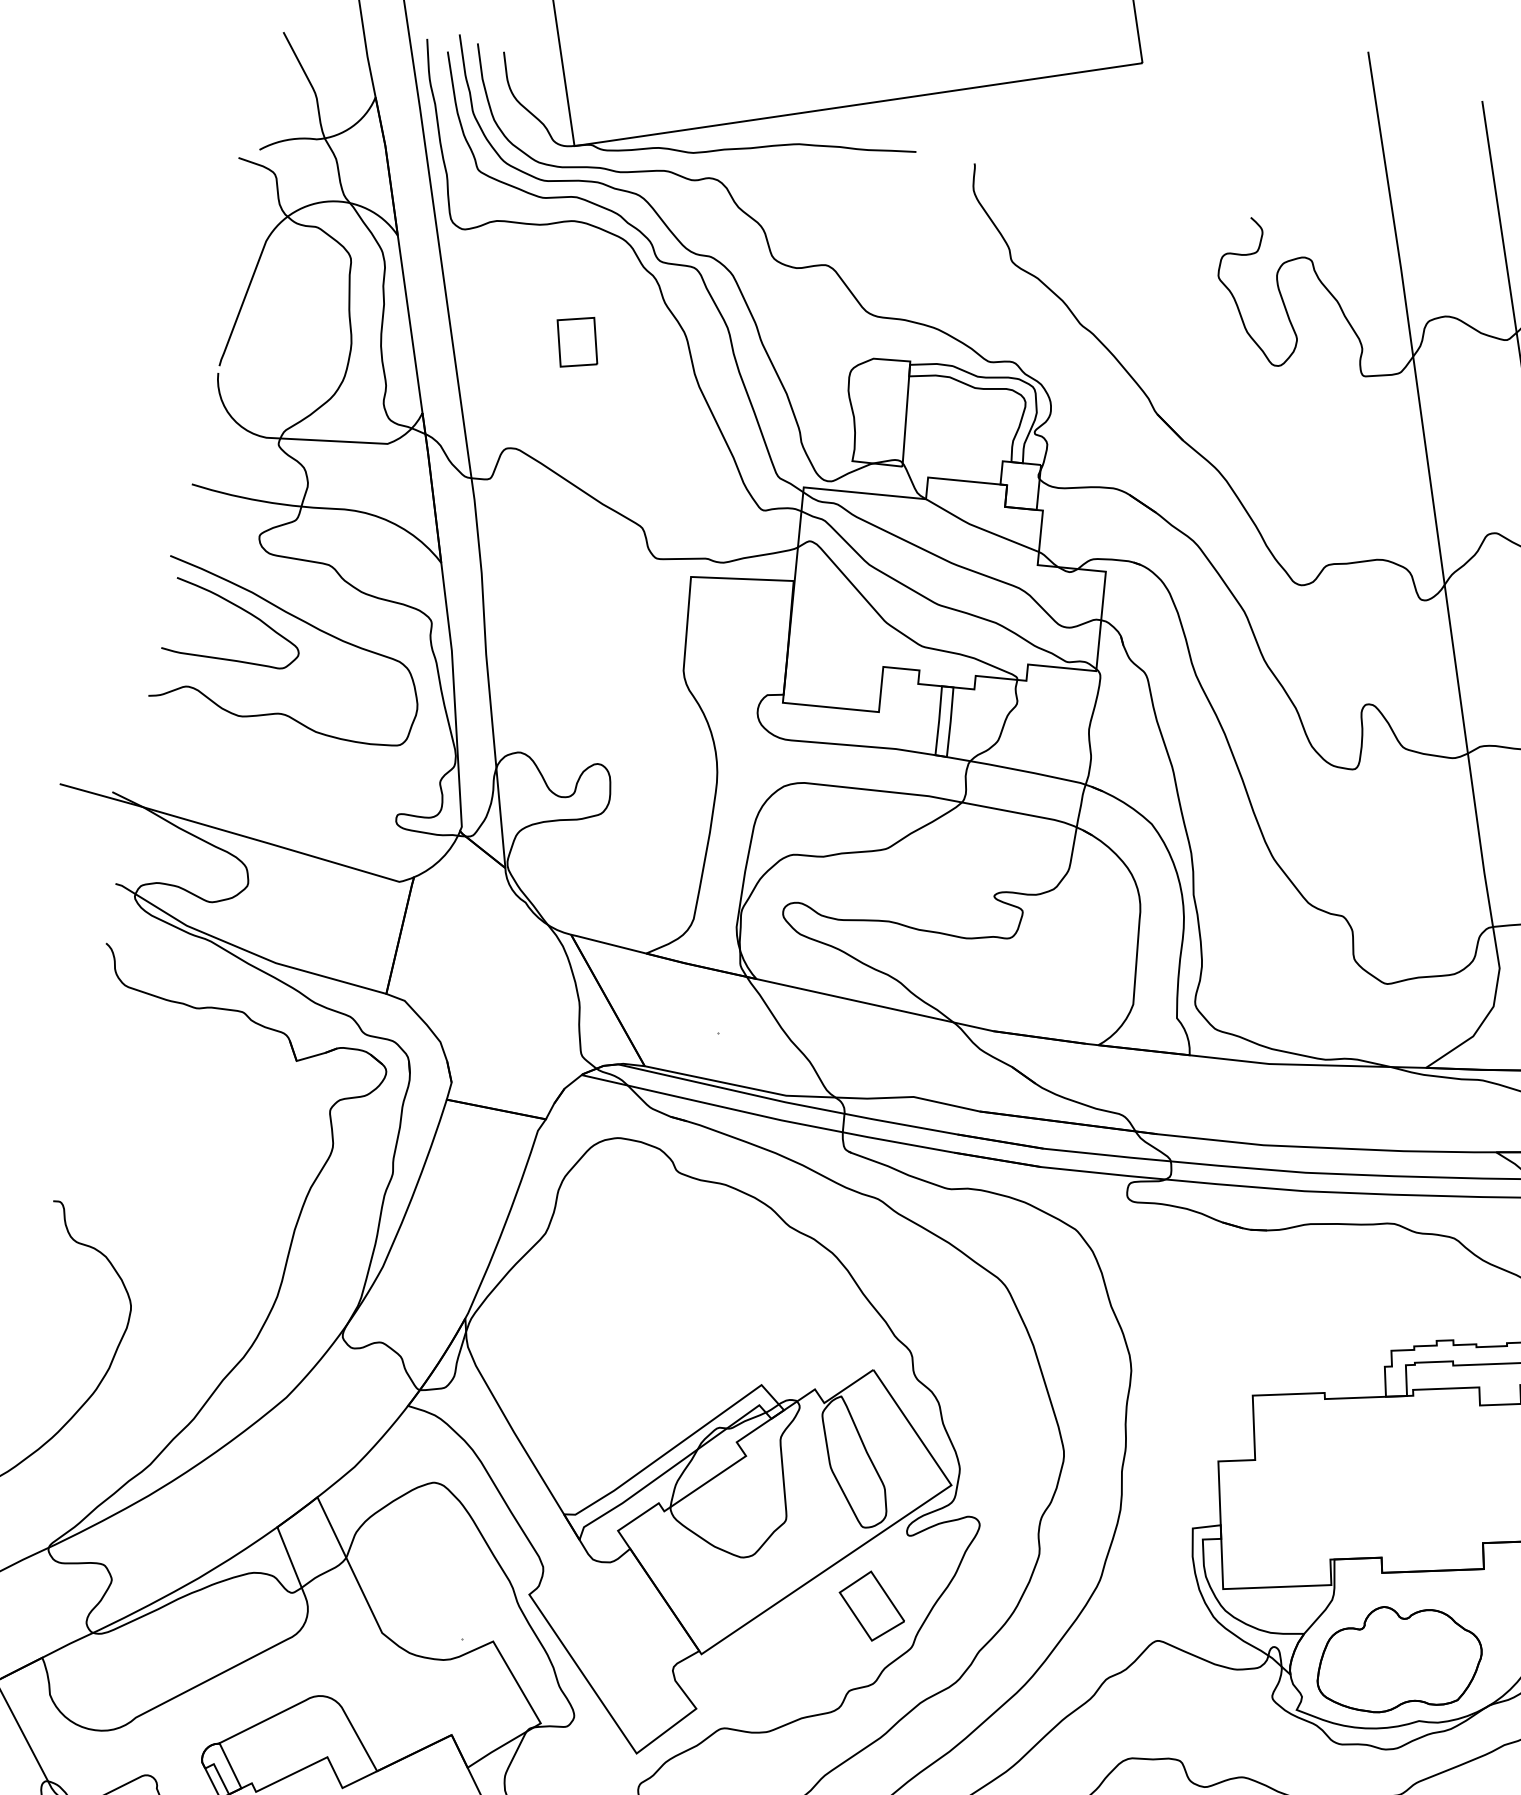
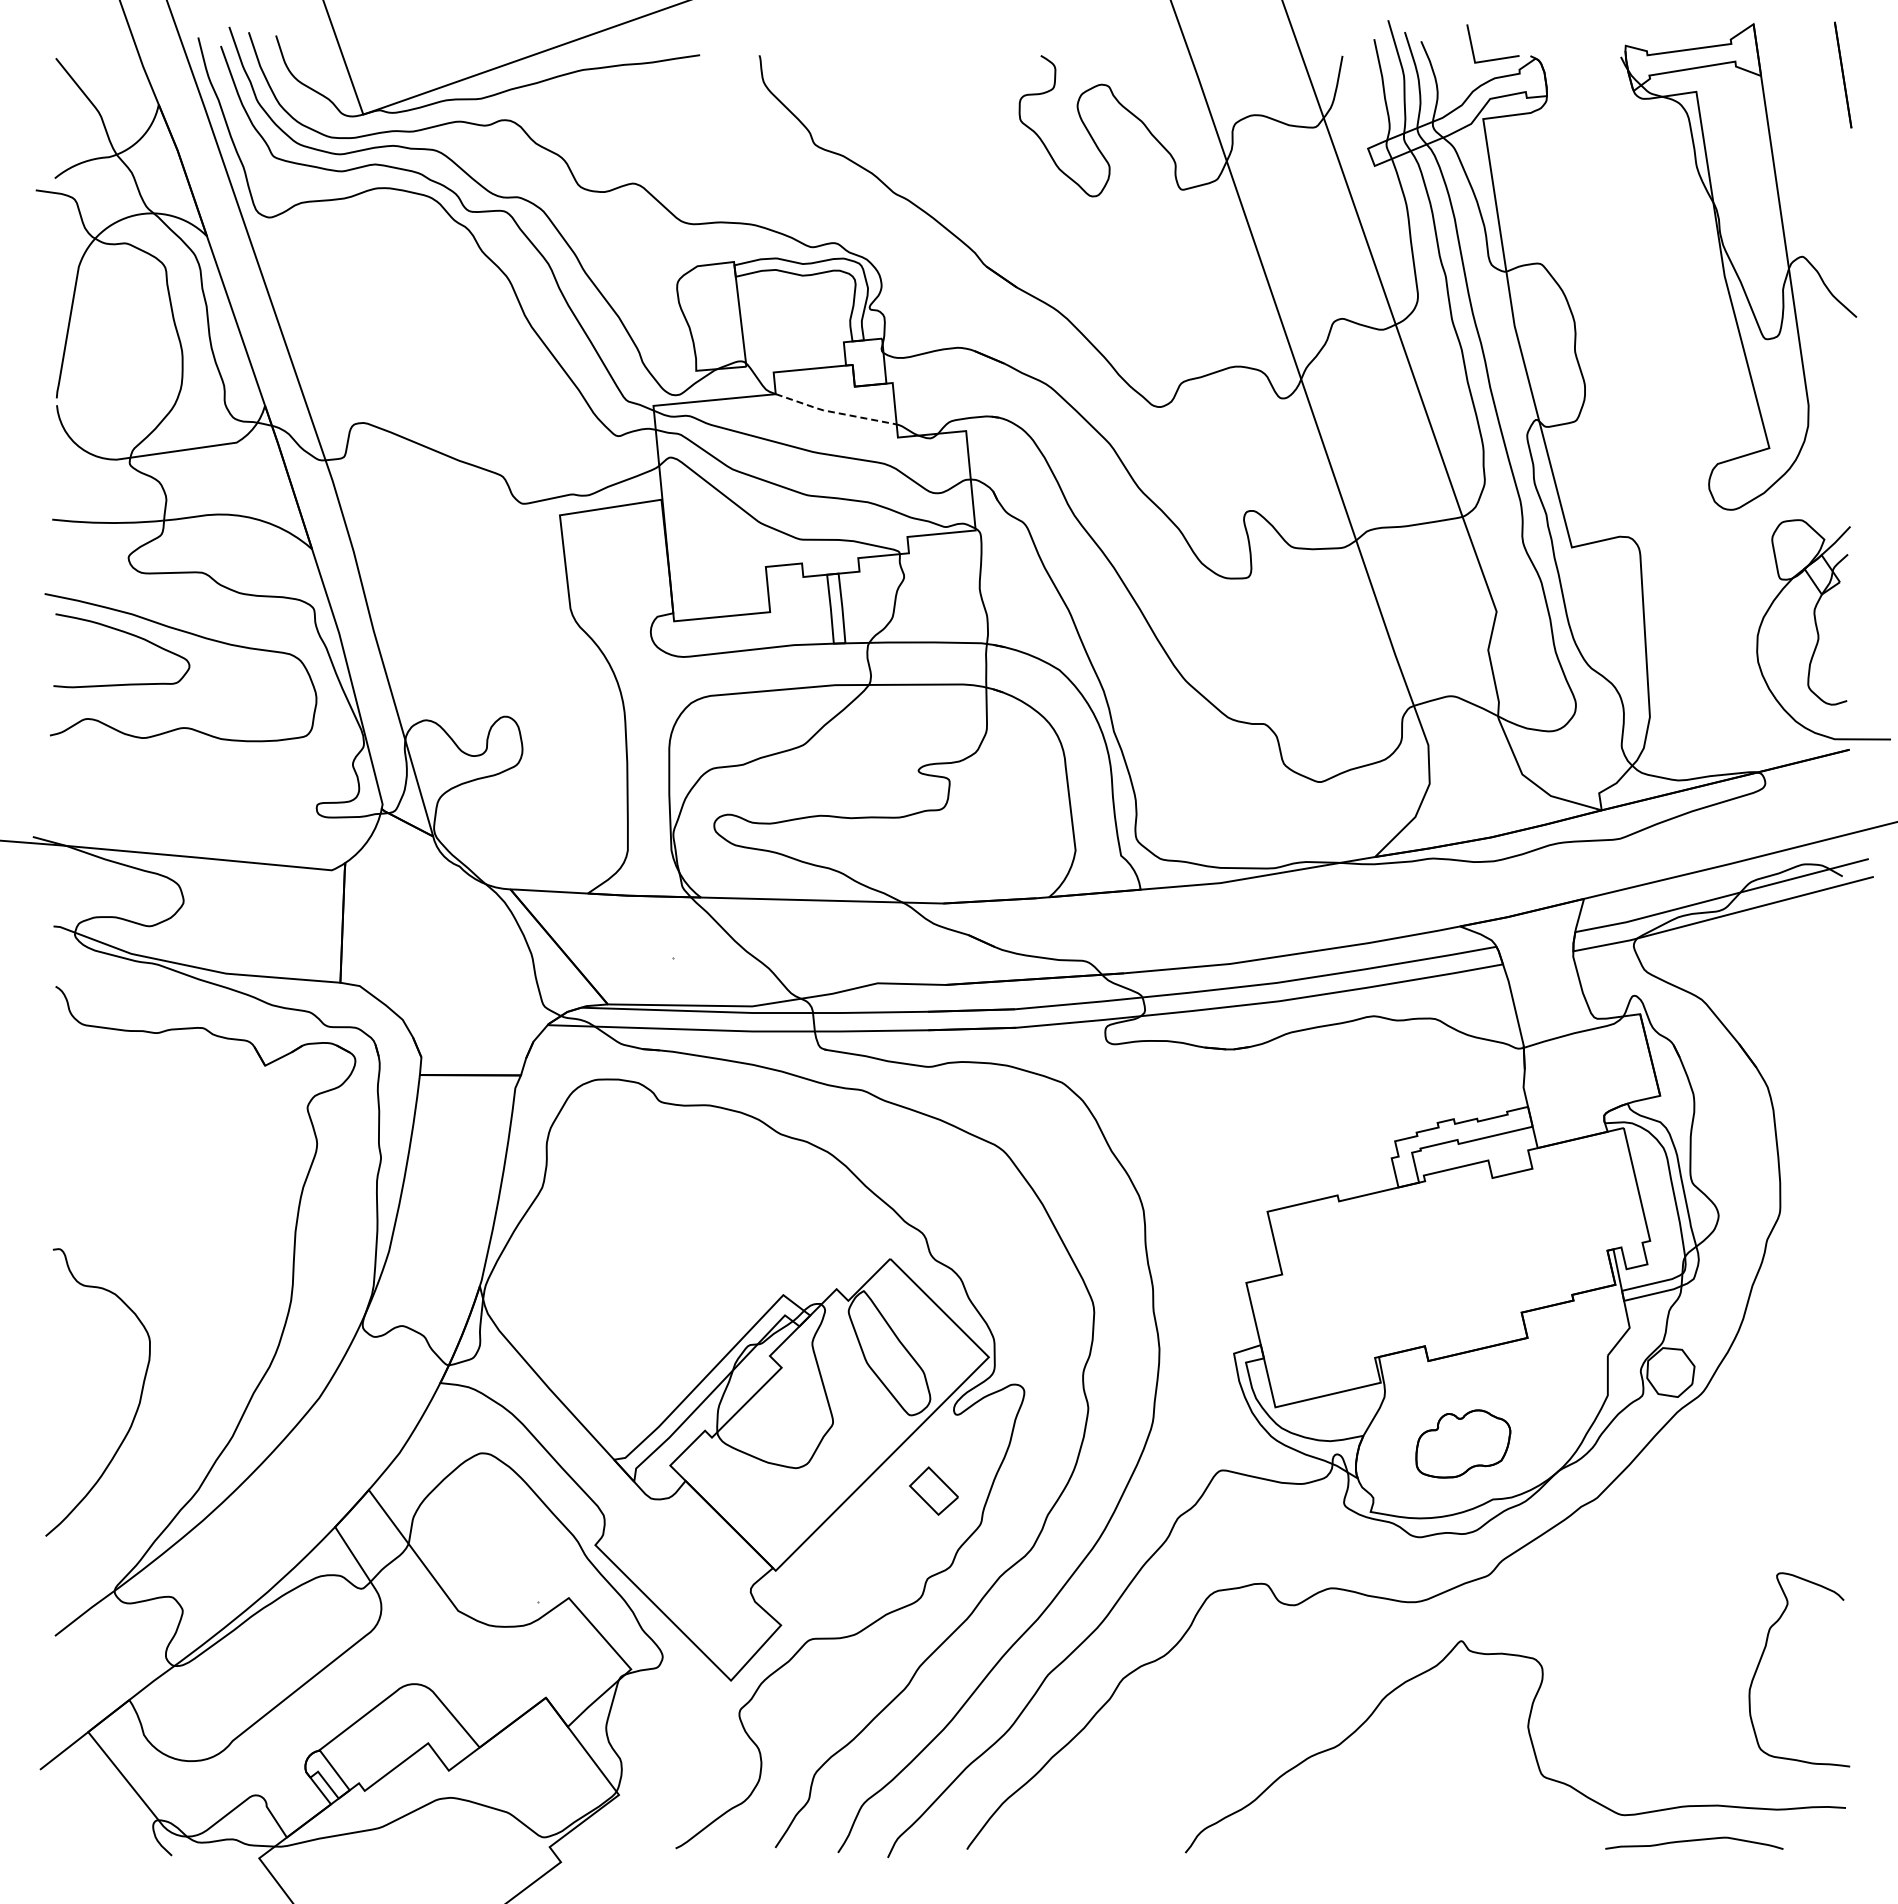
part: (577, 342) -> (403, 306), removed
line: (980, 528) -> (834, 412), solid -> dashed
part: (871, 1605) -> (933, 1490), size x0.7
part: (1400, 1660) -> (1463, 1443), size x0.6

